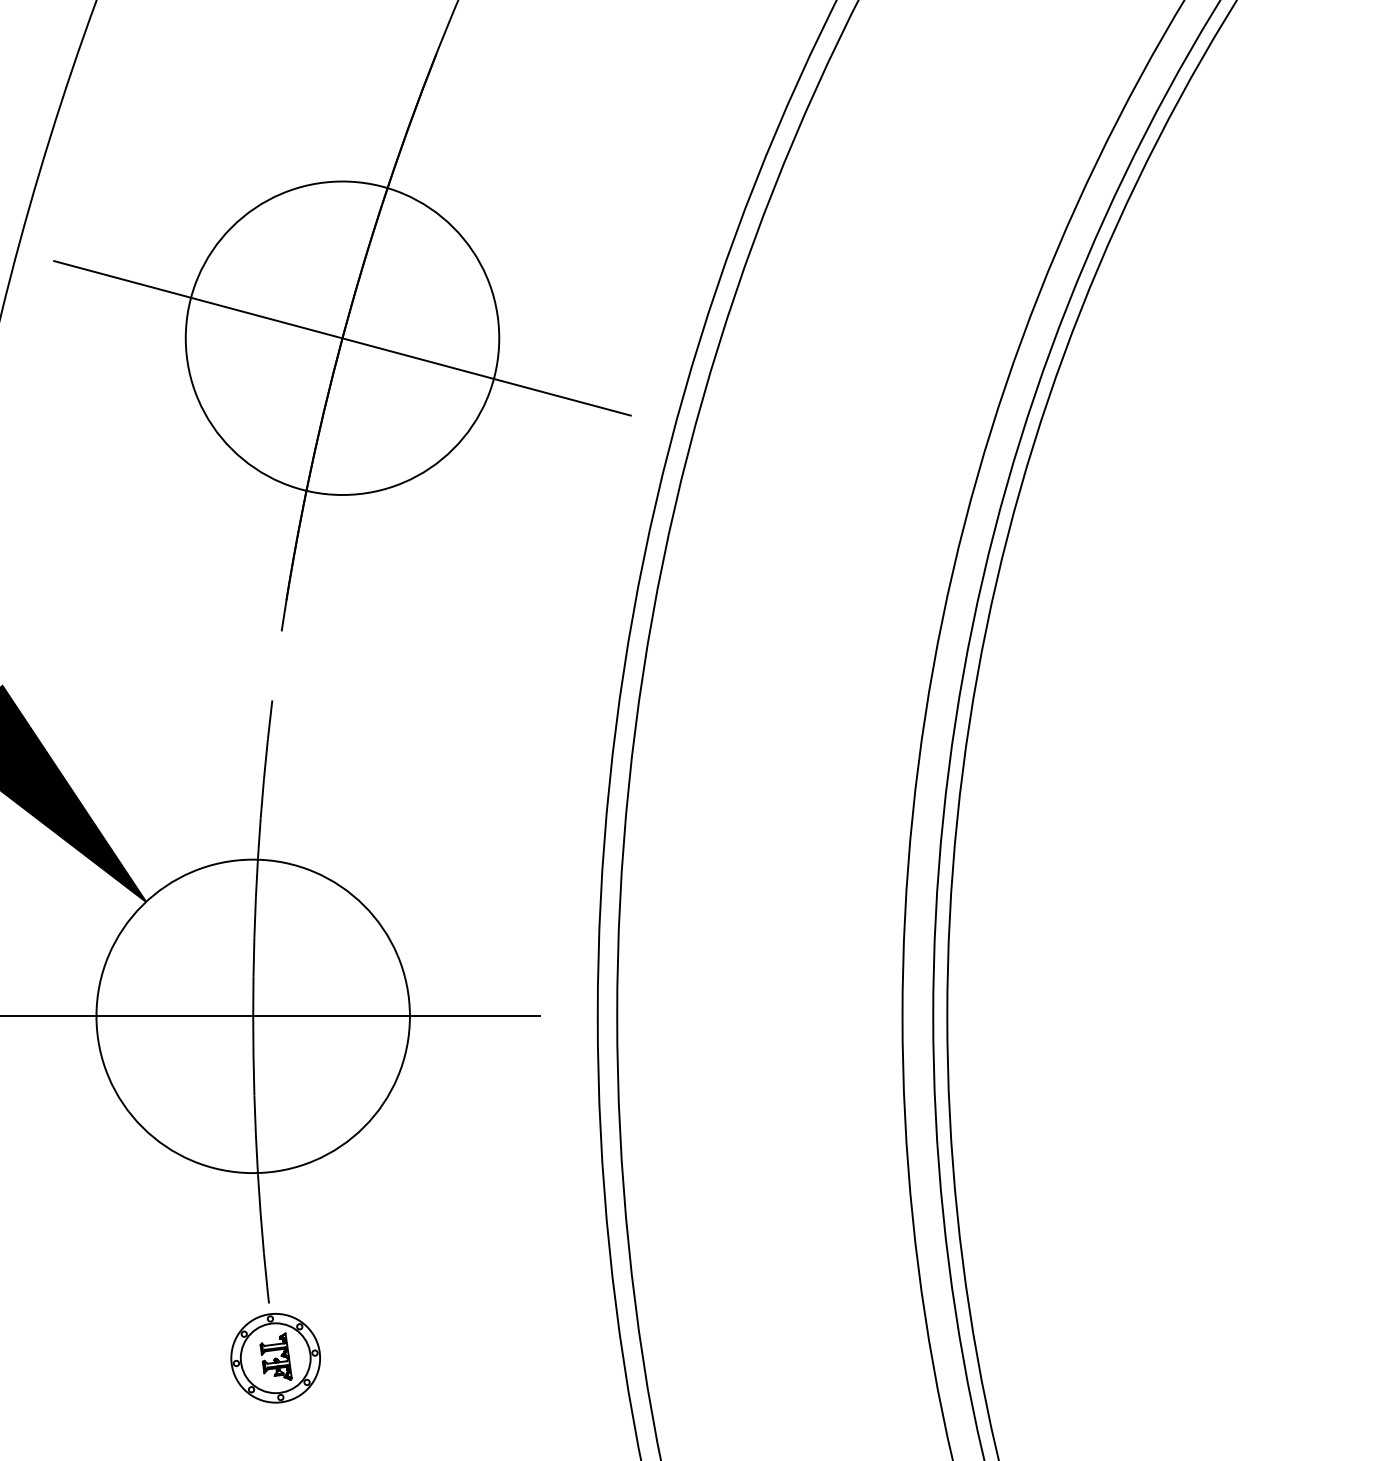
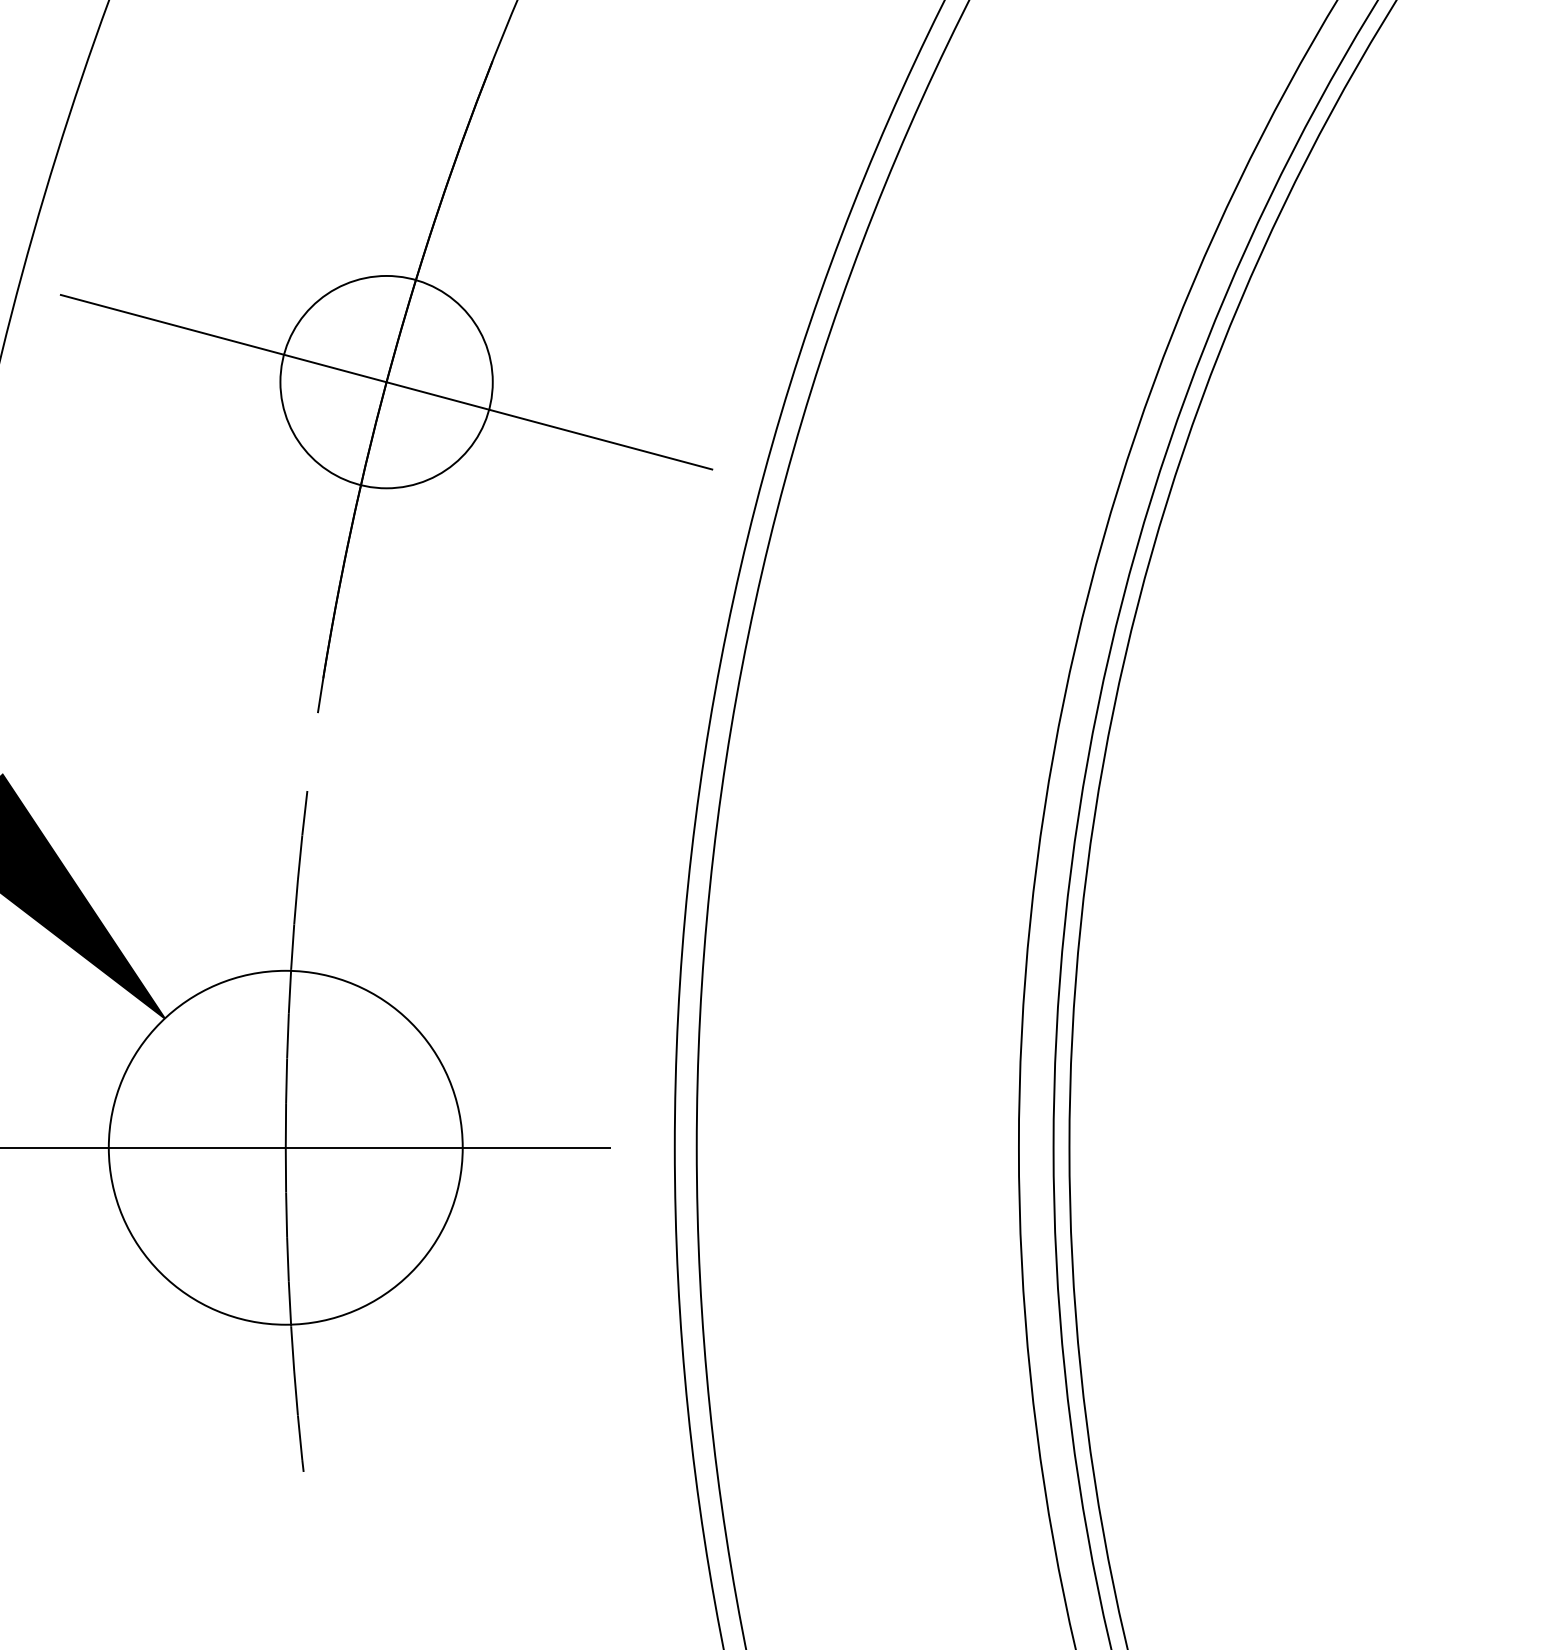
circle: (342, 338) -> (386, 382), size x0.6
part: (275, 1358) -> (311, 1533), removed

